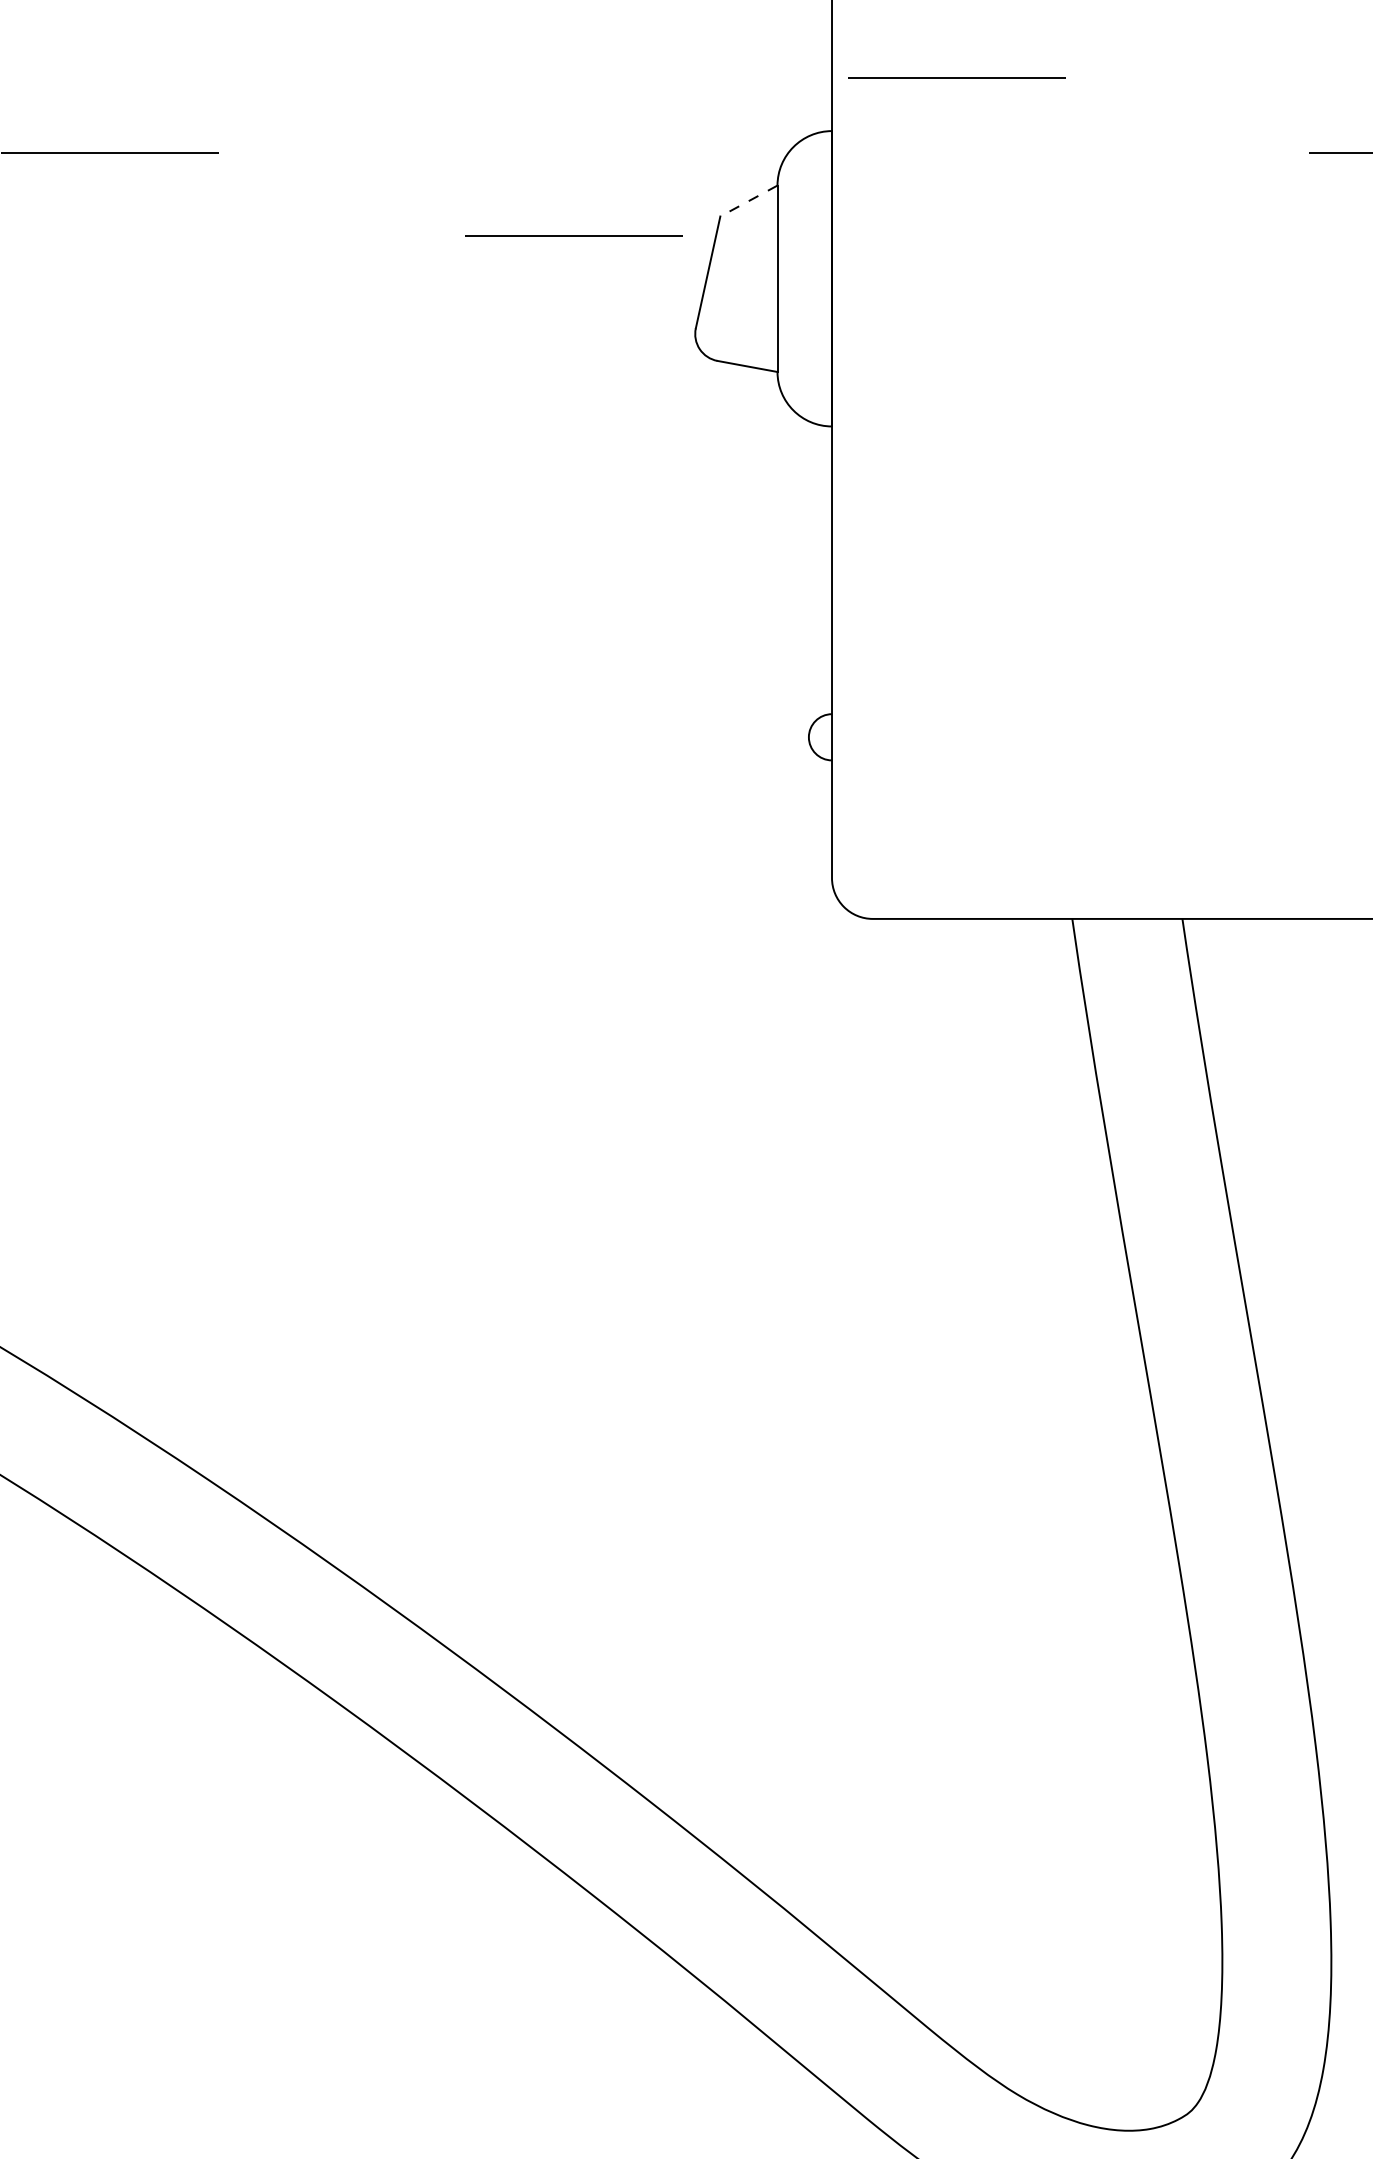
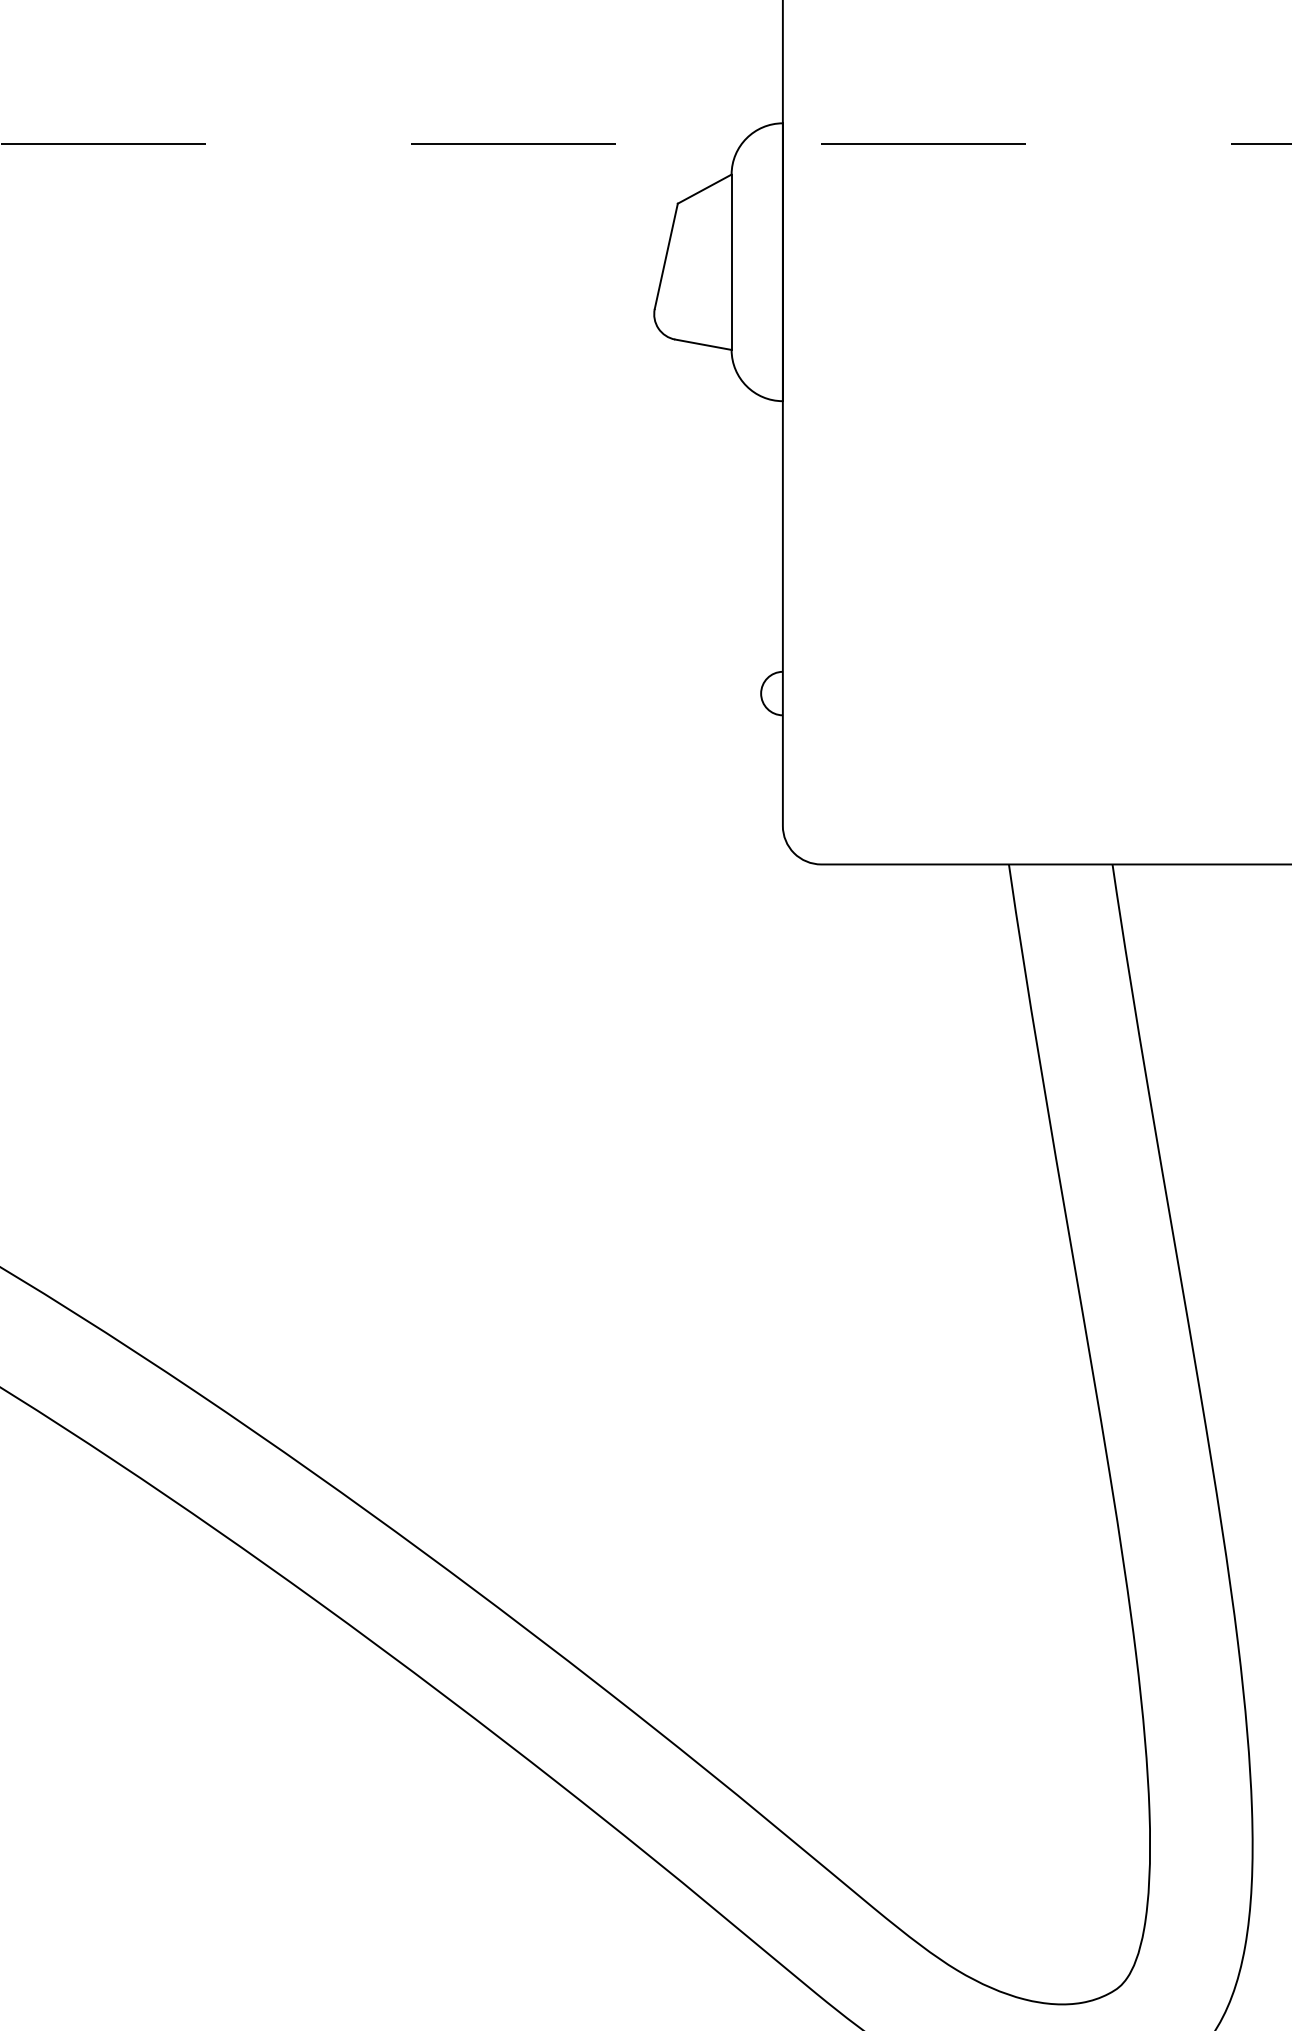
line: (956, 77) -> (923, 143), moved
line: (748, 201) -> (704, 189), dashed -> solid
line: (573, 235) -> (513, 143), moved

